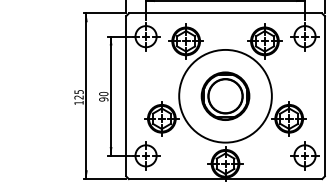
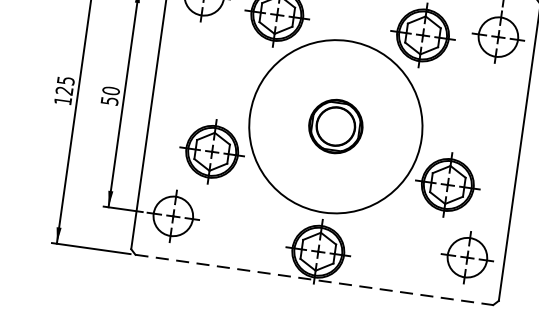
part: (225, 95) -> (335, 125), size x0.6
text: (103, 99) -> (109, 100), 90 -> 50
line: (225, 179) -> (314, 280), solid -> dashed

